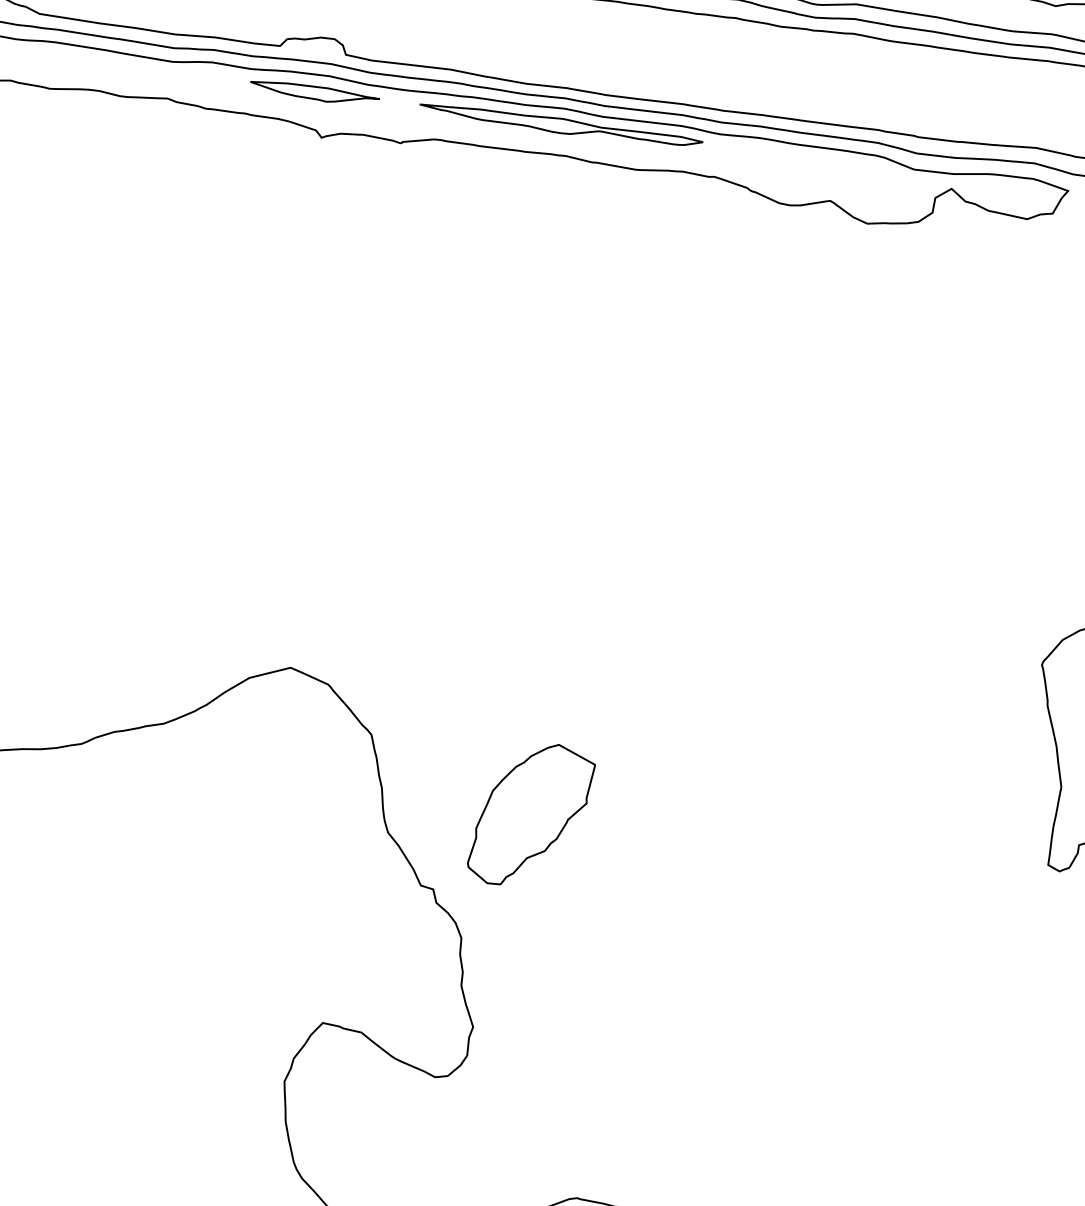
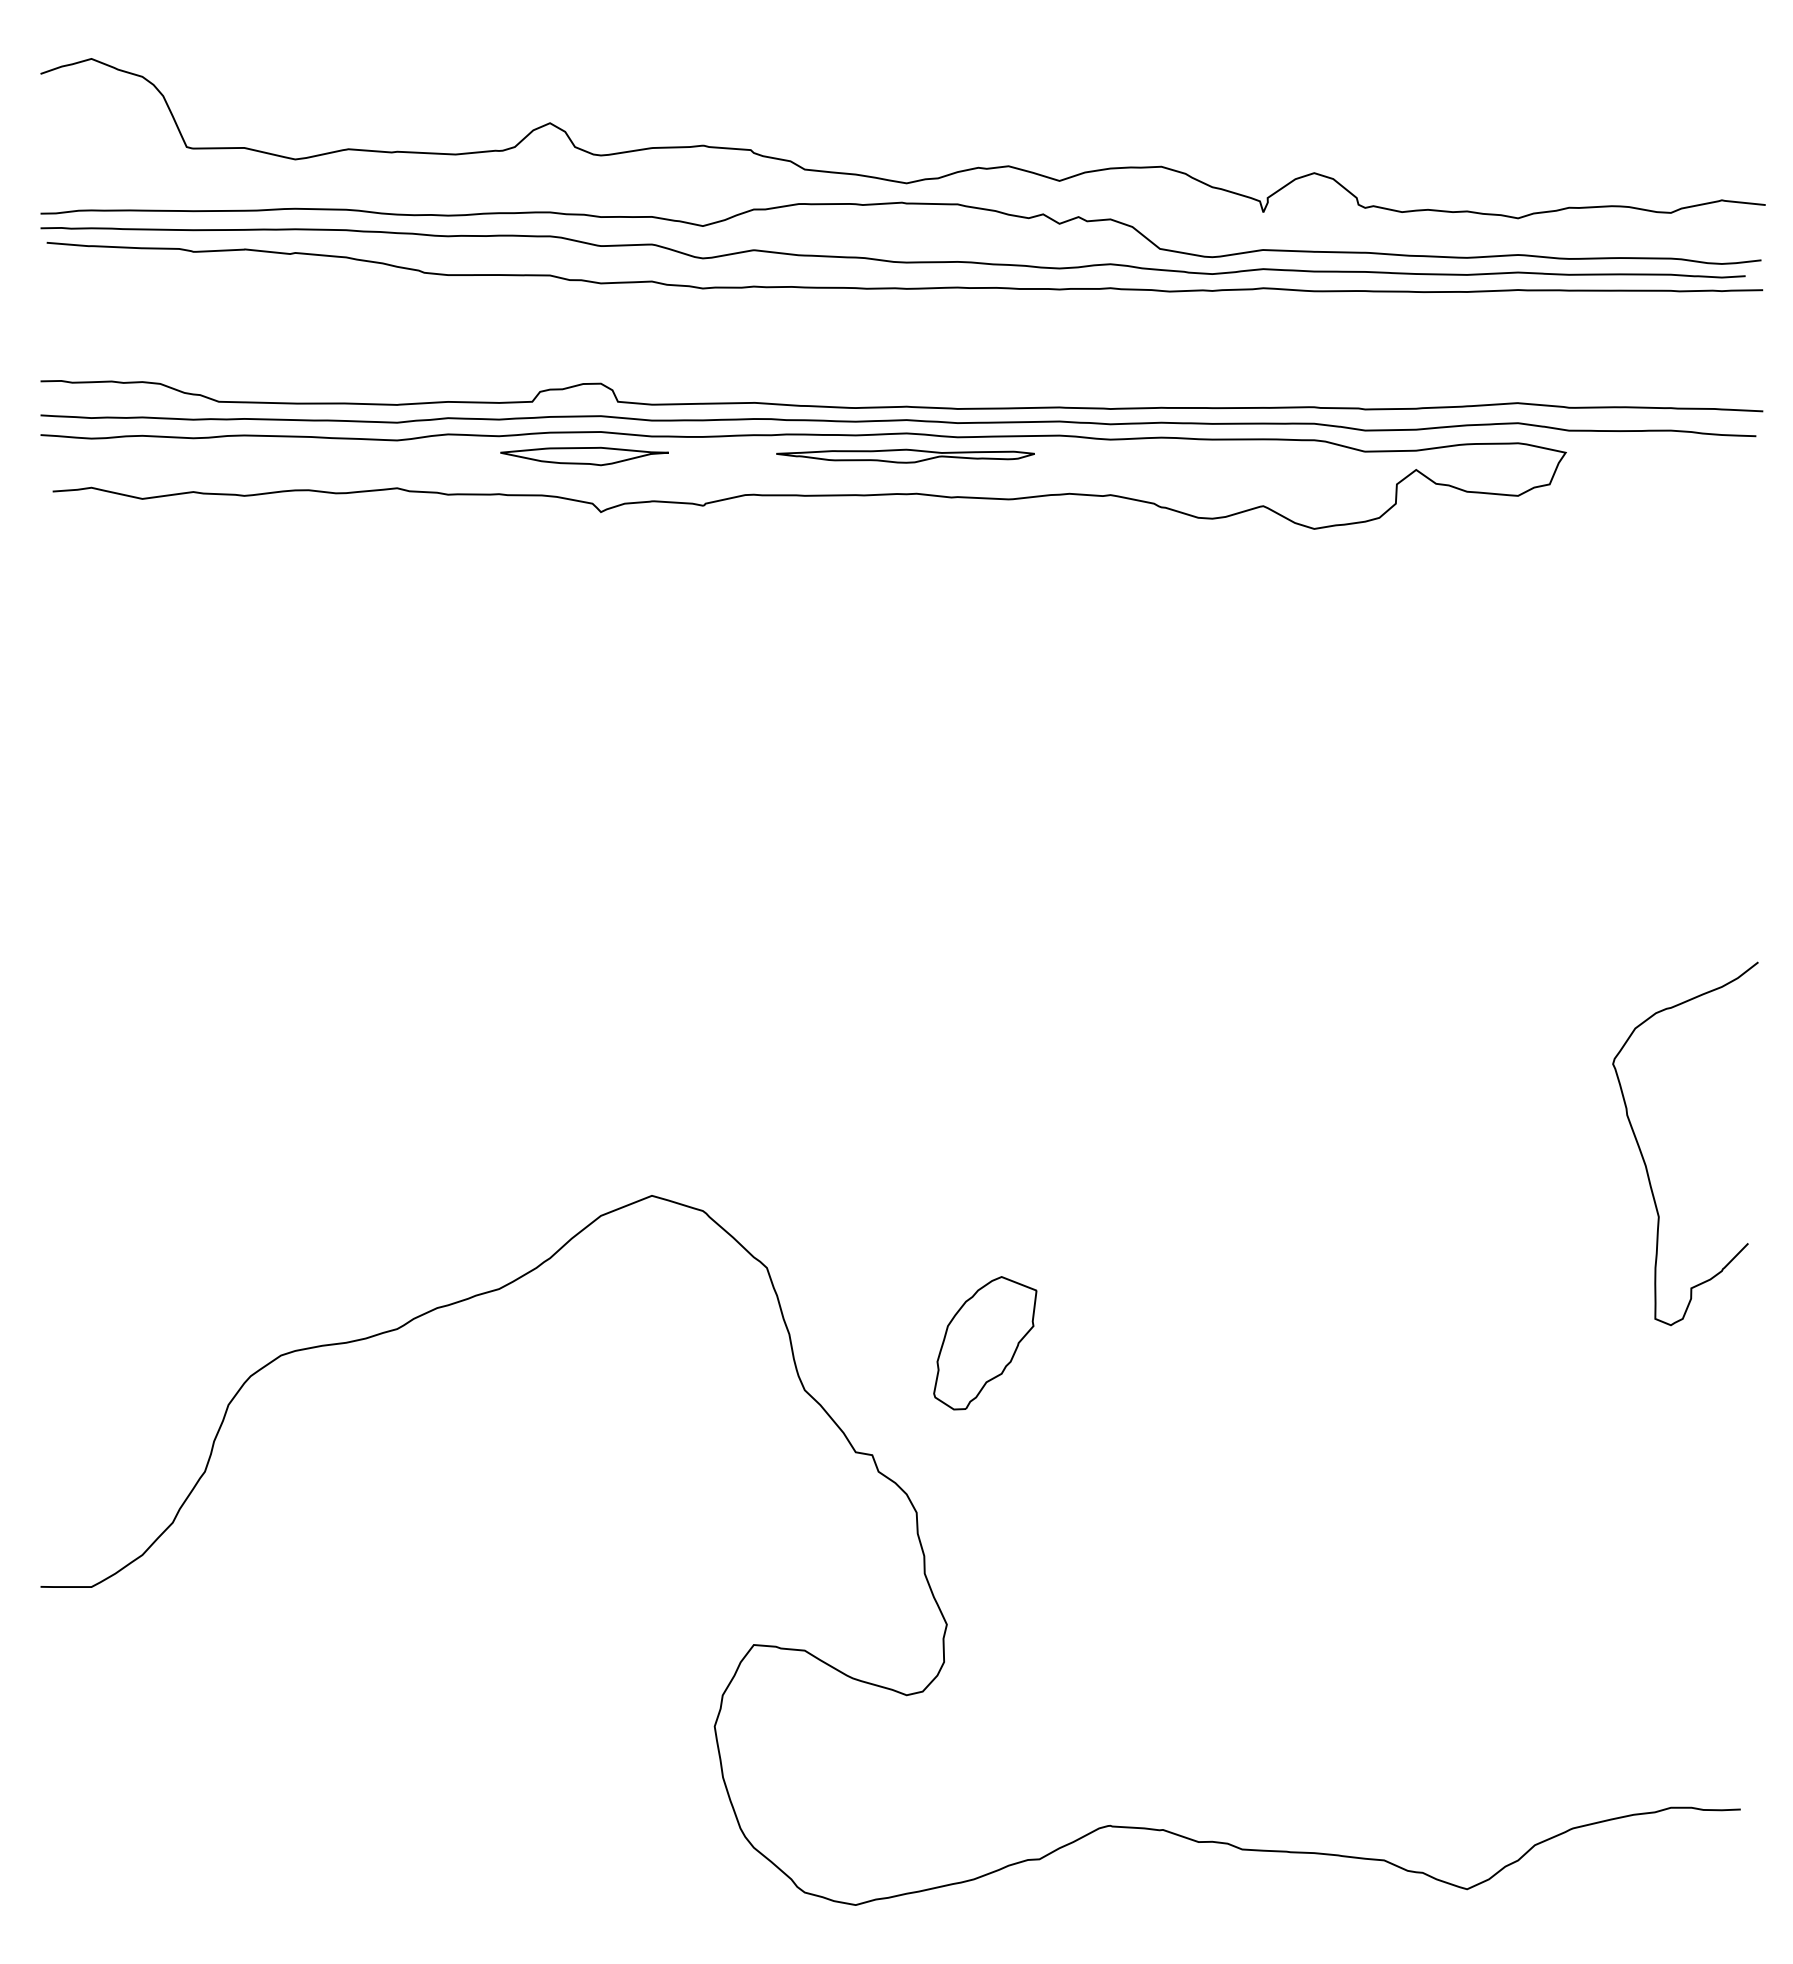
part: (561, 126) -> (905, 456), size x0.7
part: (531, 814) -> (985, 1342), size x0.7

